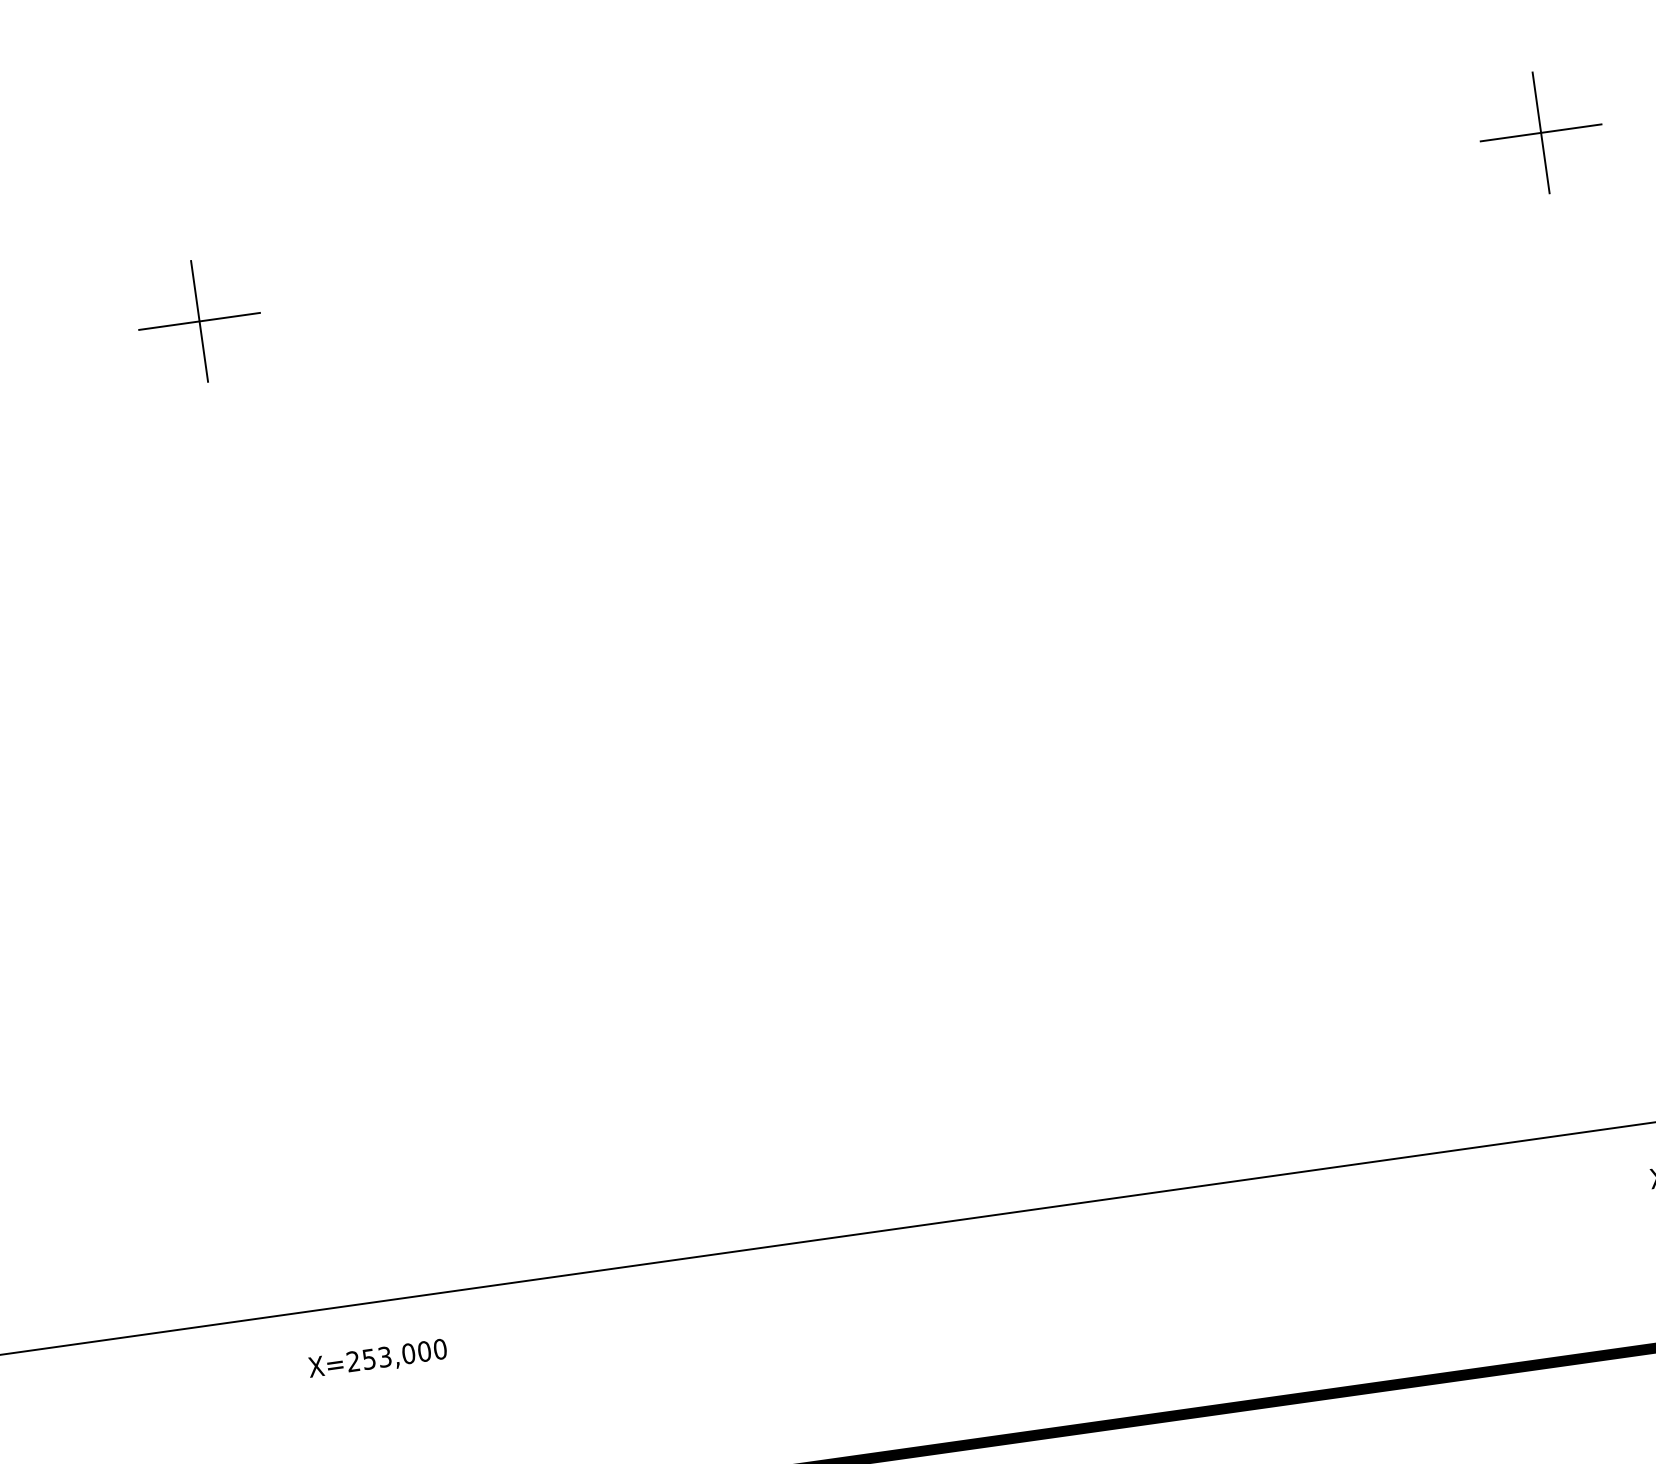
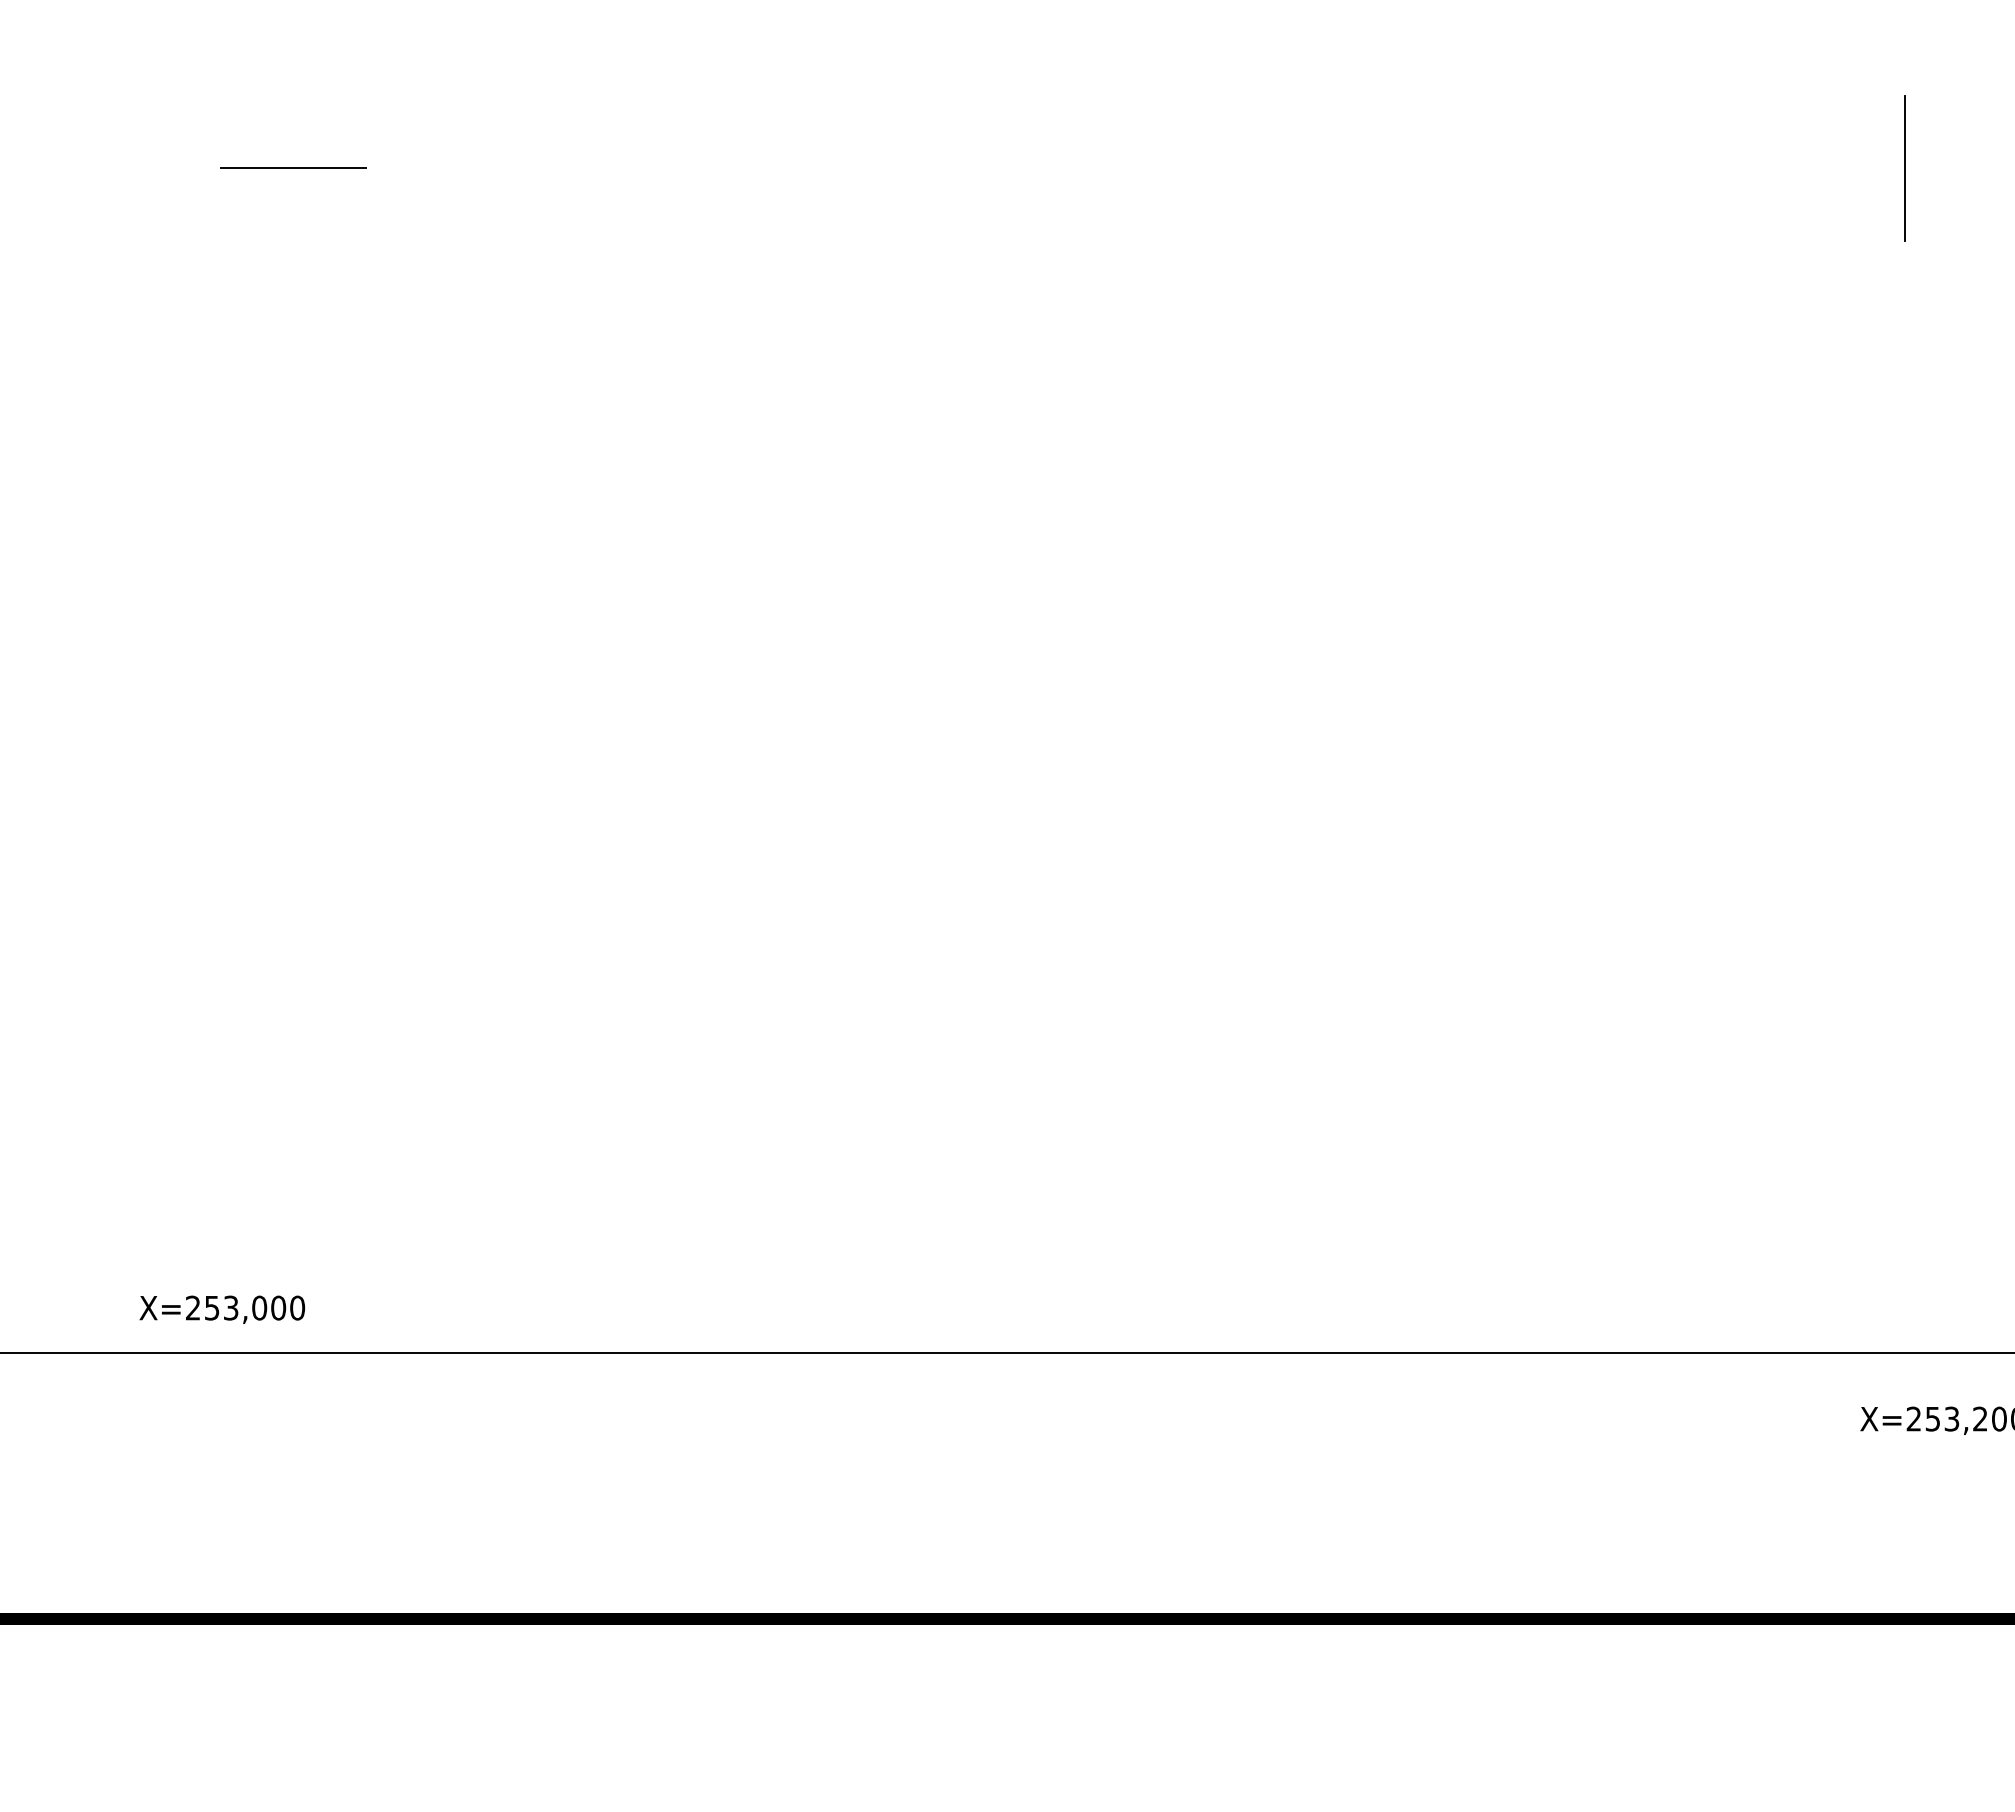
line: (1540, 133) -> (1904, 168), removed
line: (199, 320) -> (293, 167), removed
text: (377, 1359) -> (222, 1309), moved

